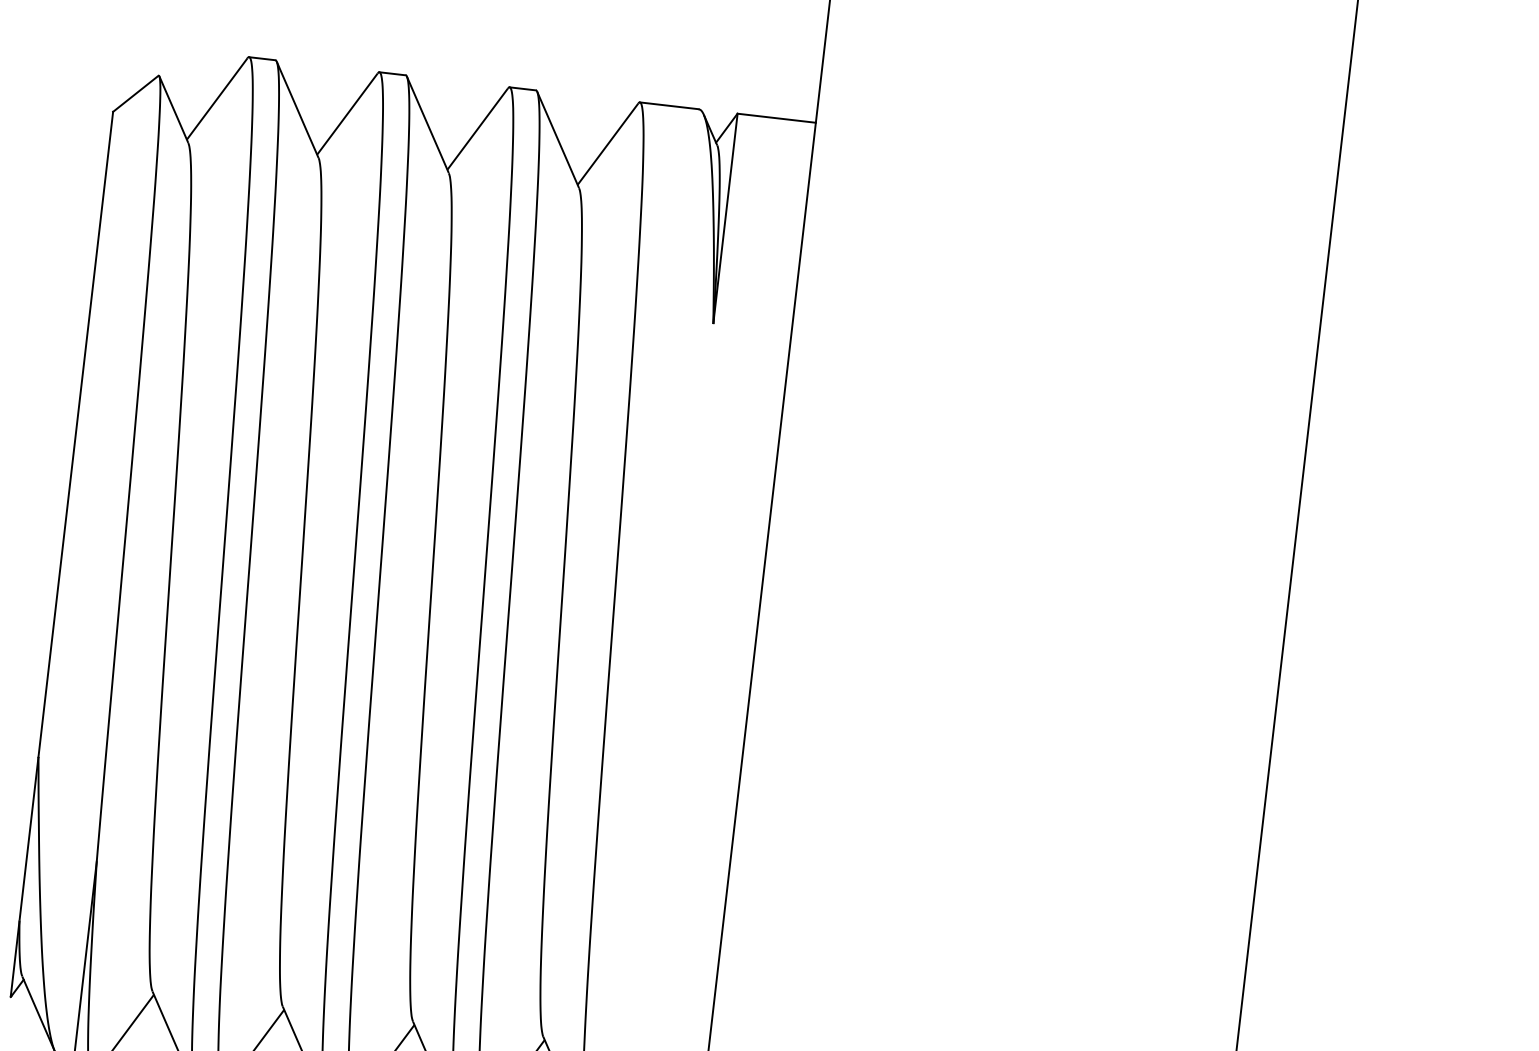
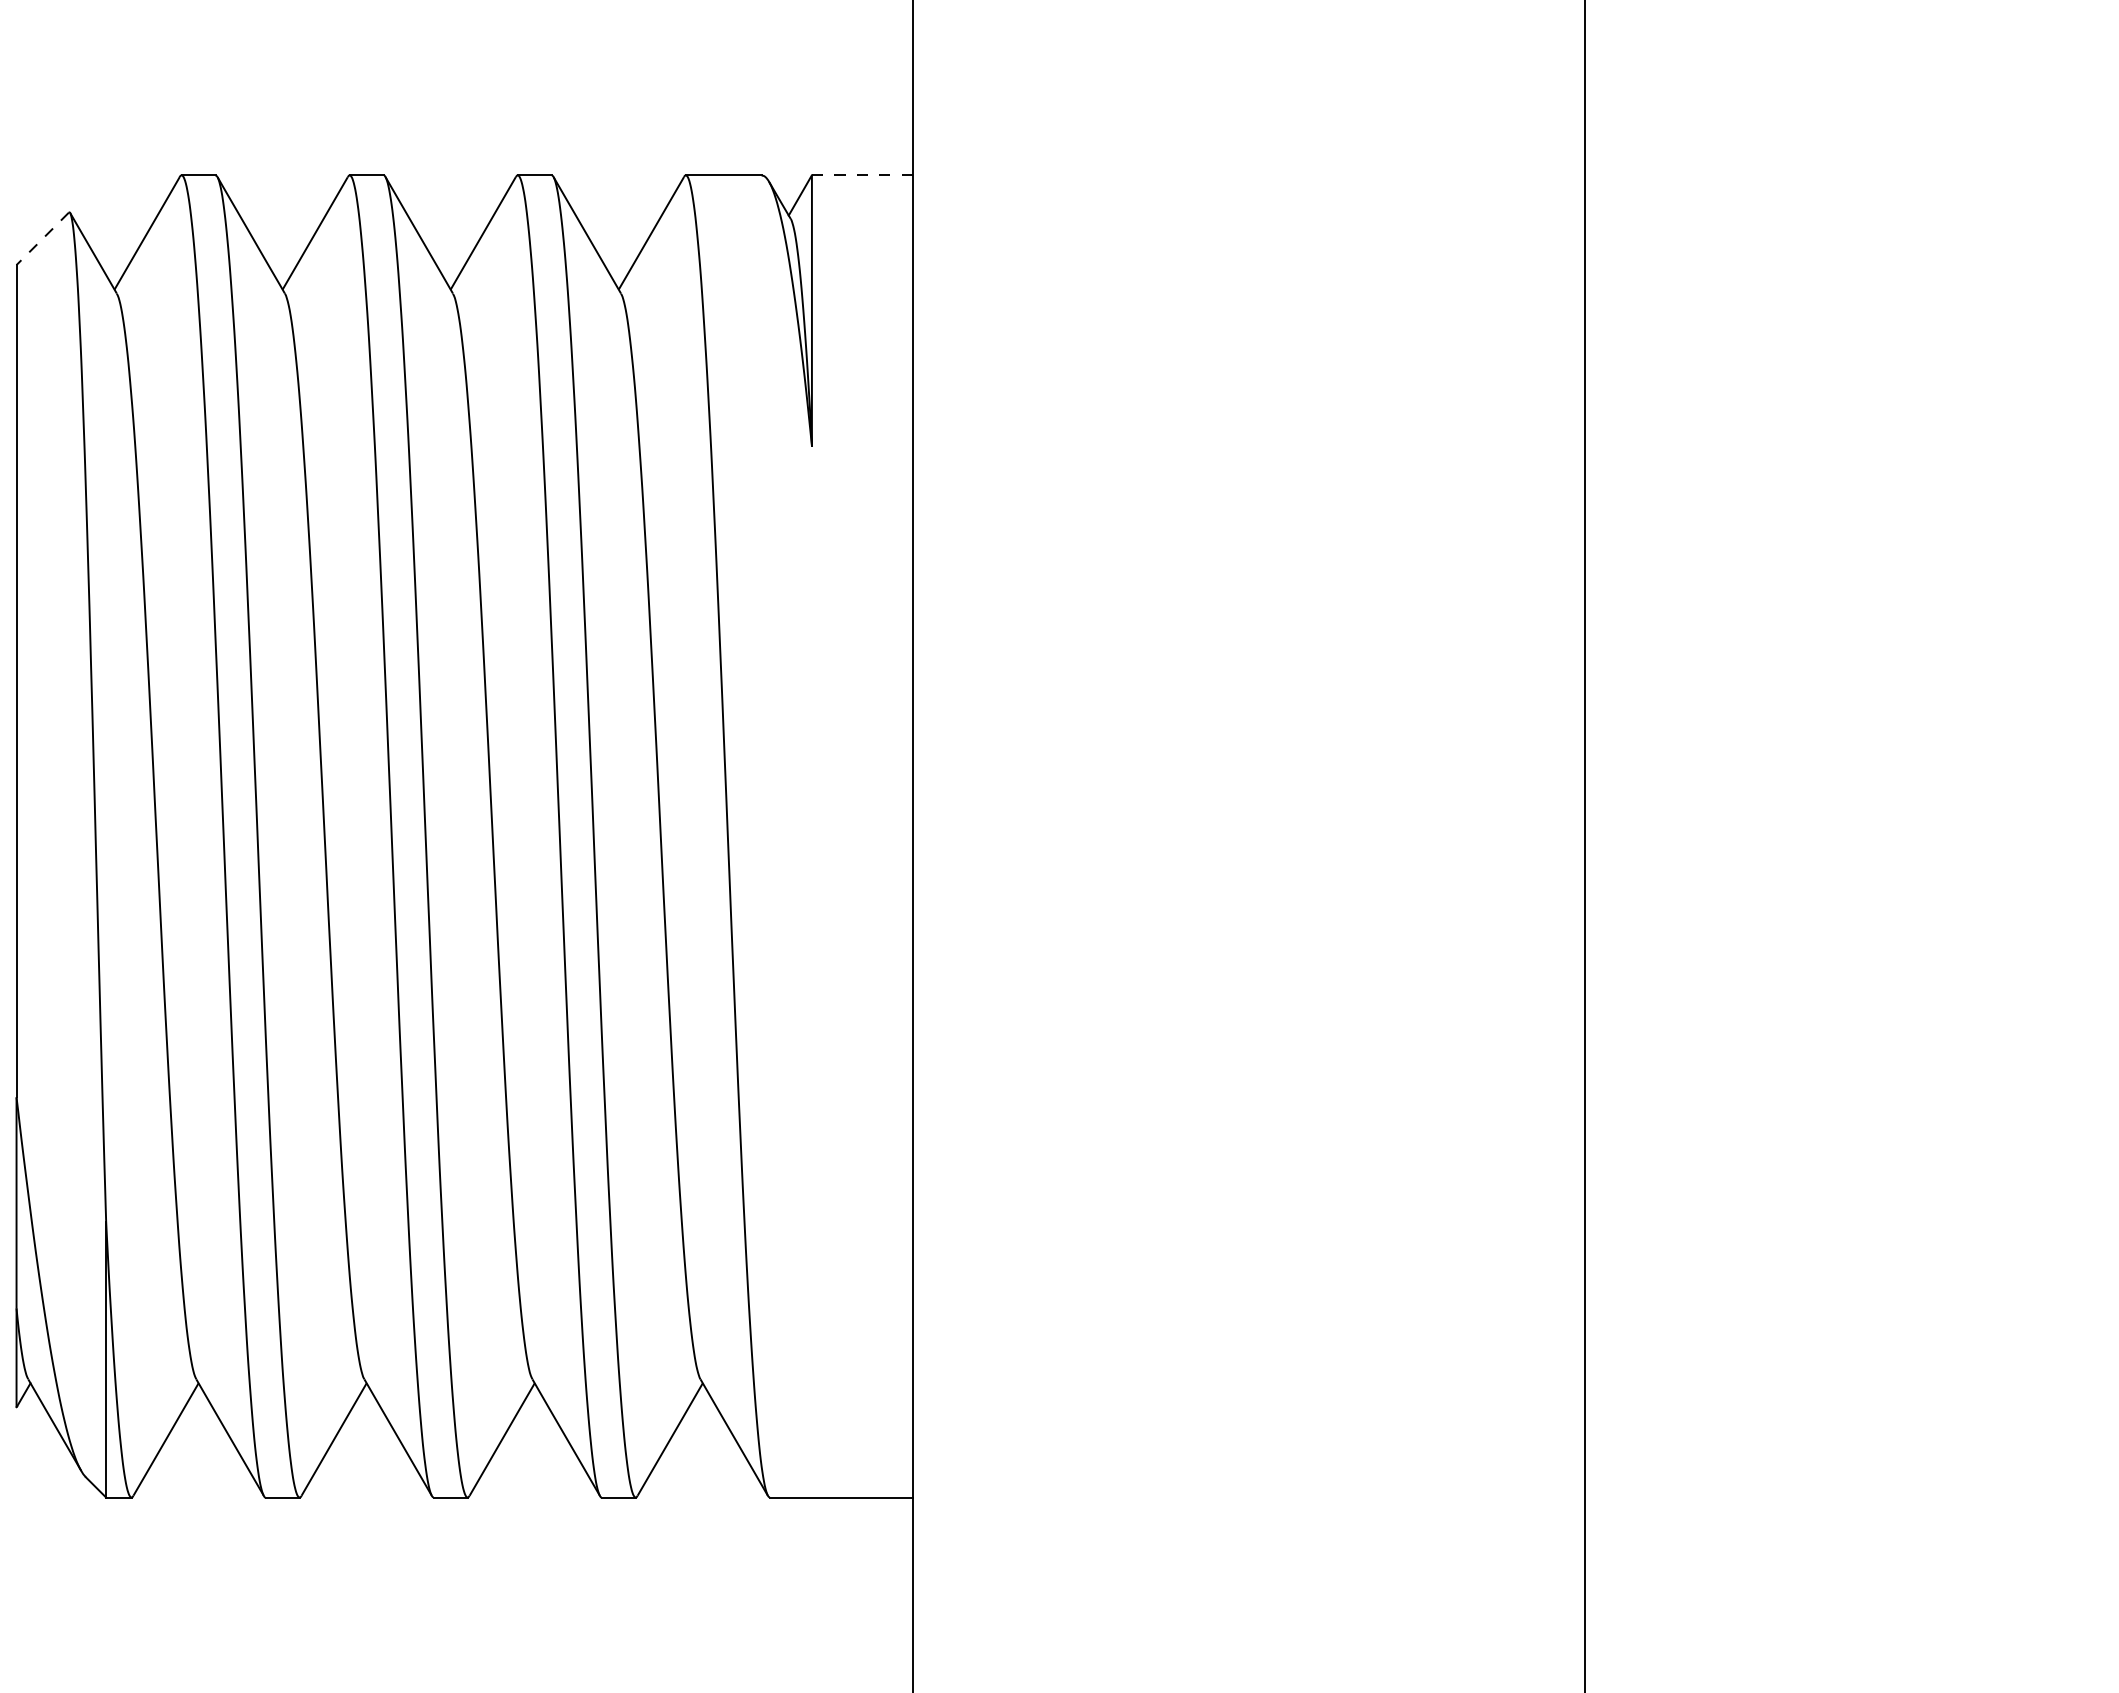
line: (135, 94) -> (42, 239), solid -> dashed
line: (776, 118) -> (861, 175), solid -> dashed

